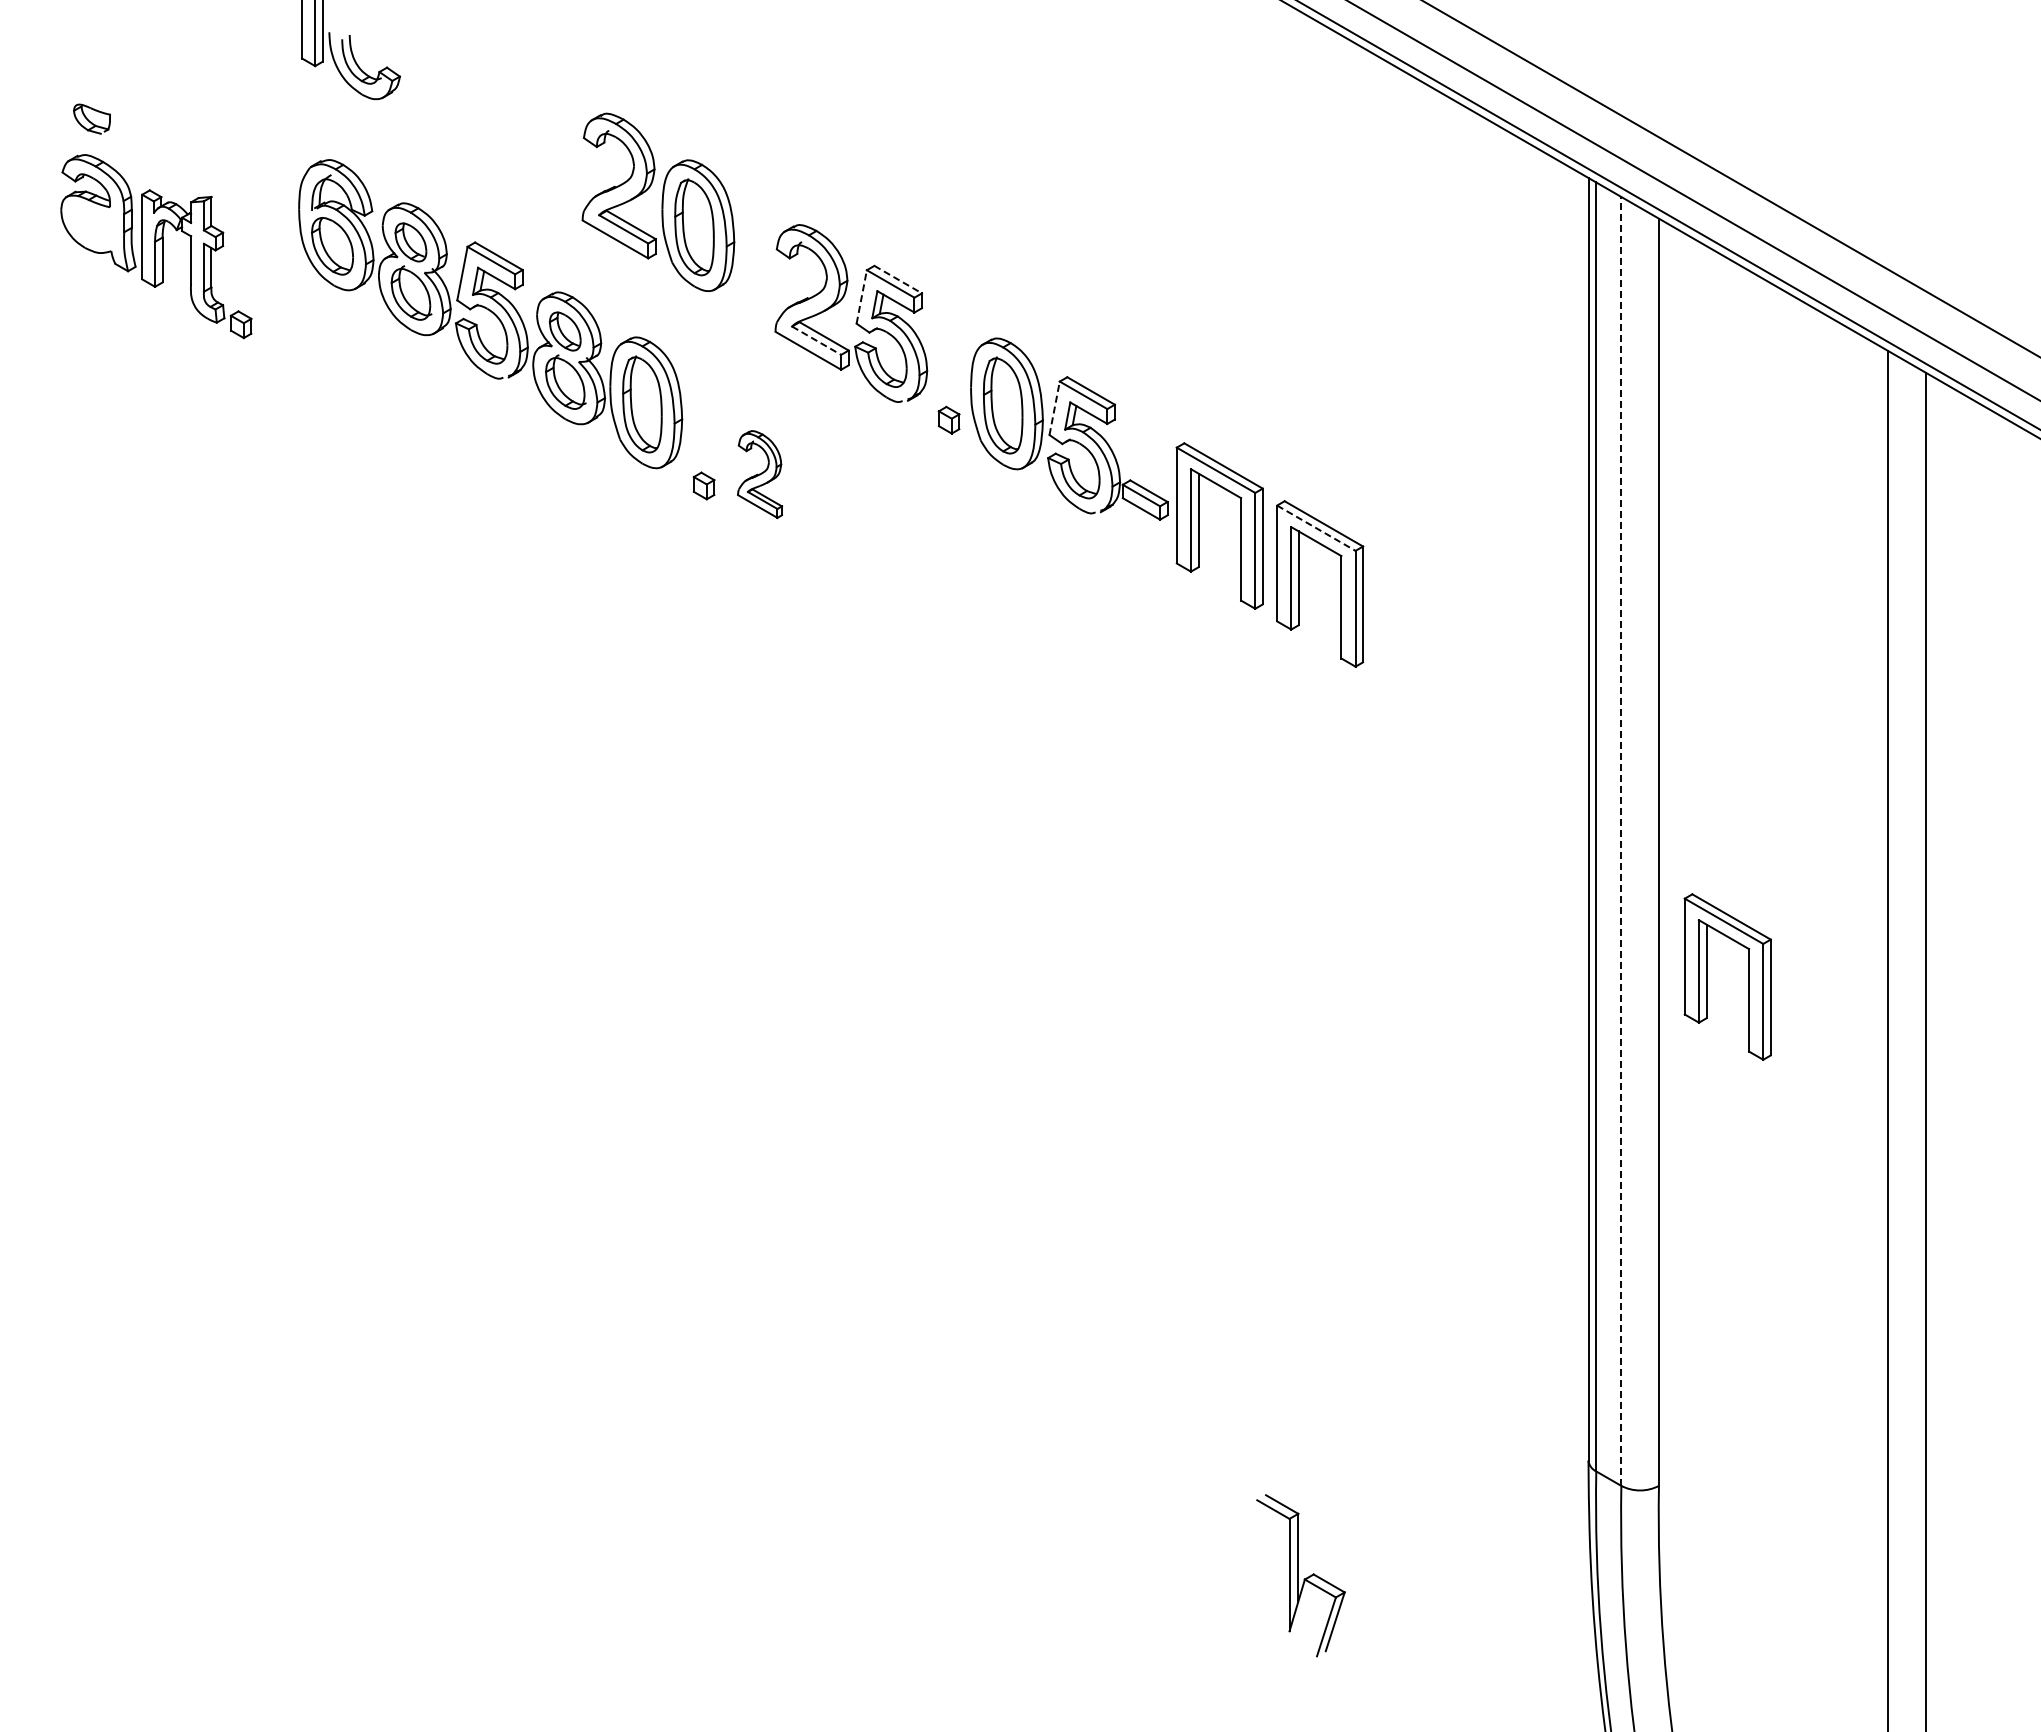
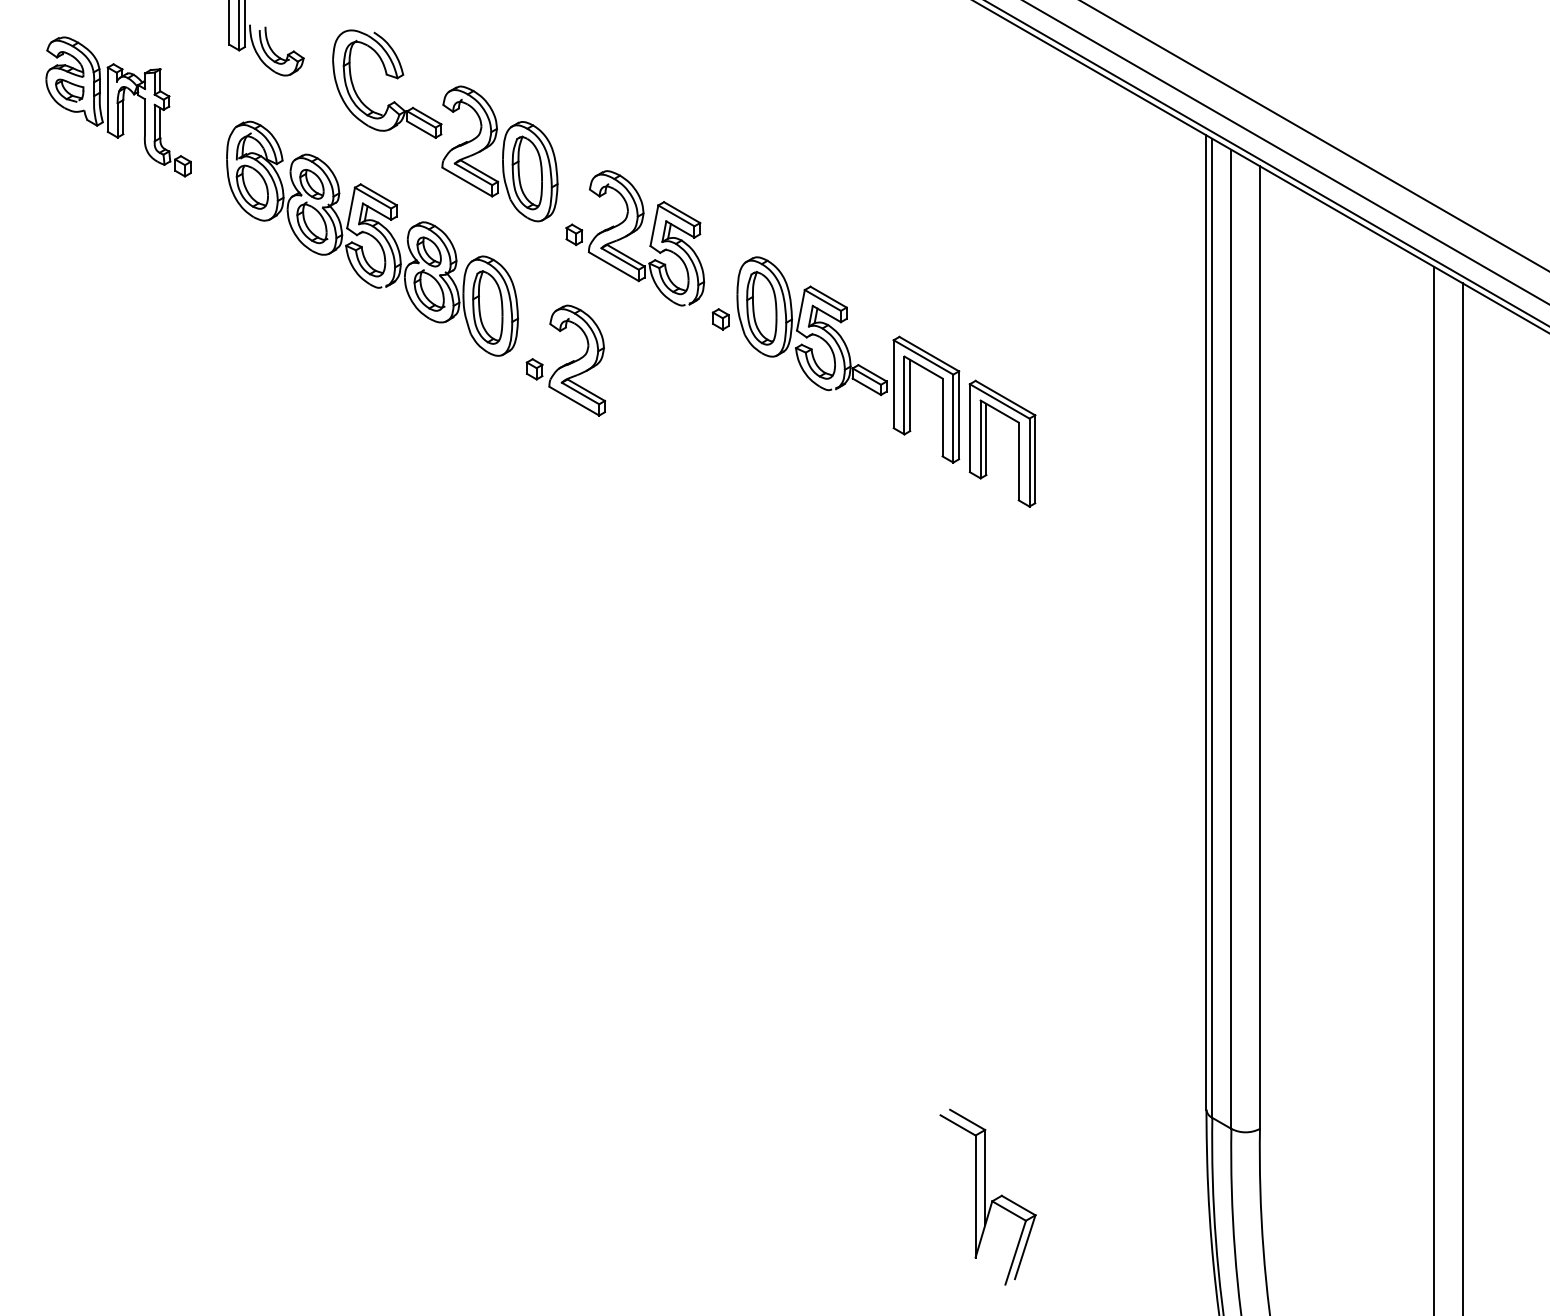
part: (513, 100) -> (389, 76), added
part: (156, 246) -> (118, 106), moved
line: (898, 279) -> (682, 212), dashed -> solid
line: (861, 296) -> (654, 225), dashed -> solid
part: (756, 308) -> (574, 234), added
line: (817, 340) -> (620, 258), dashed -> solid
line: (1054, 407) -> (800, 309), dashed -> solid
part: (759, 474) -> (576, 360), size x1.67
line: (1316, 528) -> (999, 401), dashed -> solid
line: (1621, 840) -> (1231, 638), dashed -> solid
part: (1707, 976) -> (1296, 741), removed
part: (1300, 1575) -> (987, 1196), size x1.43

